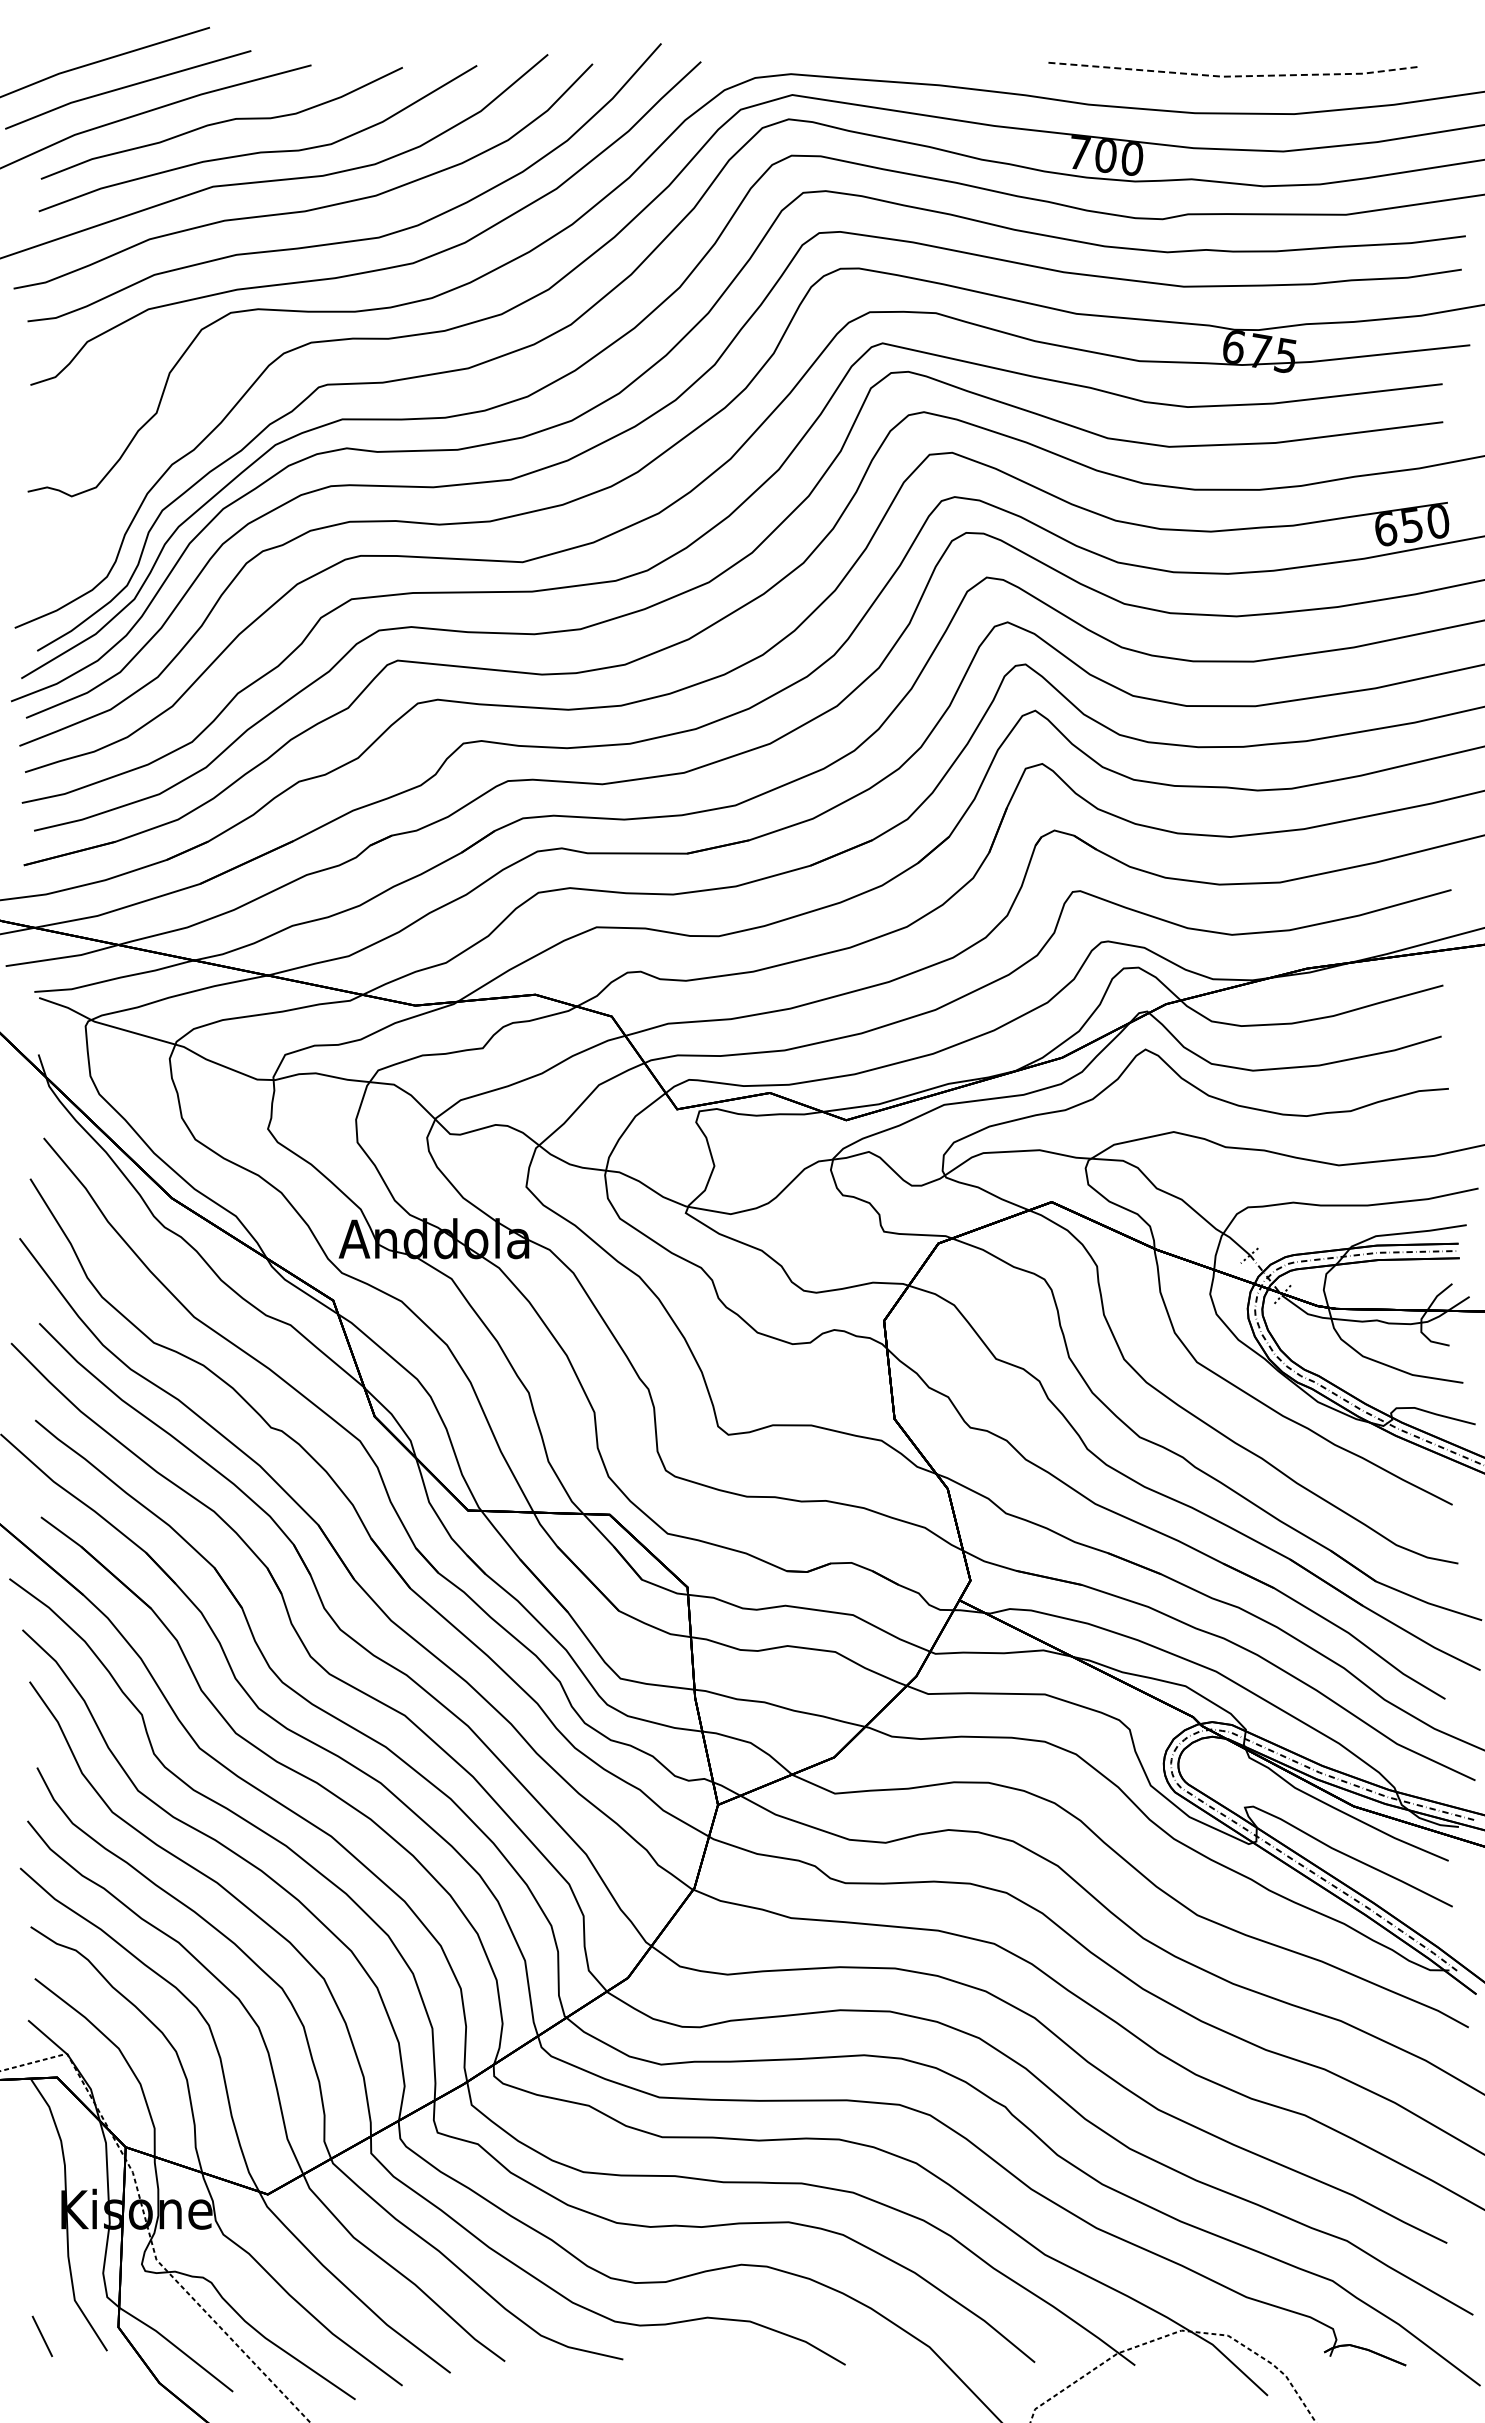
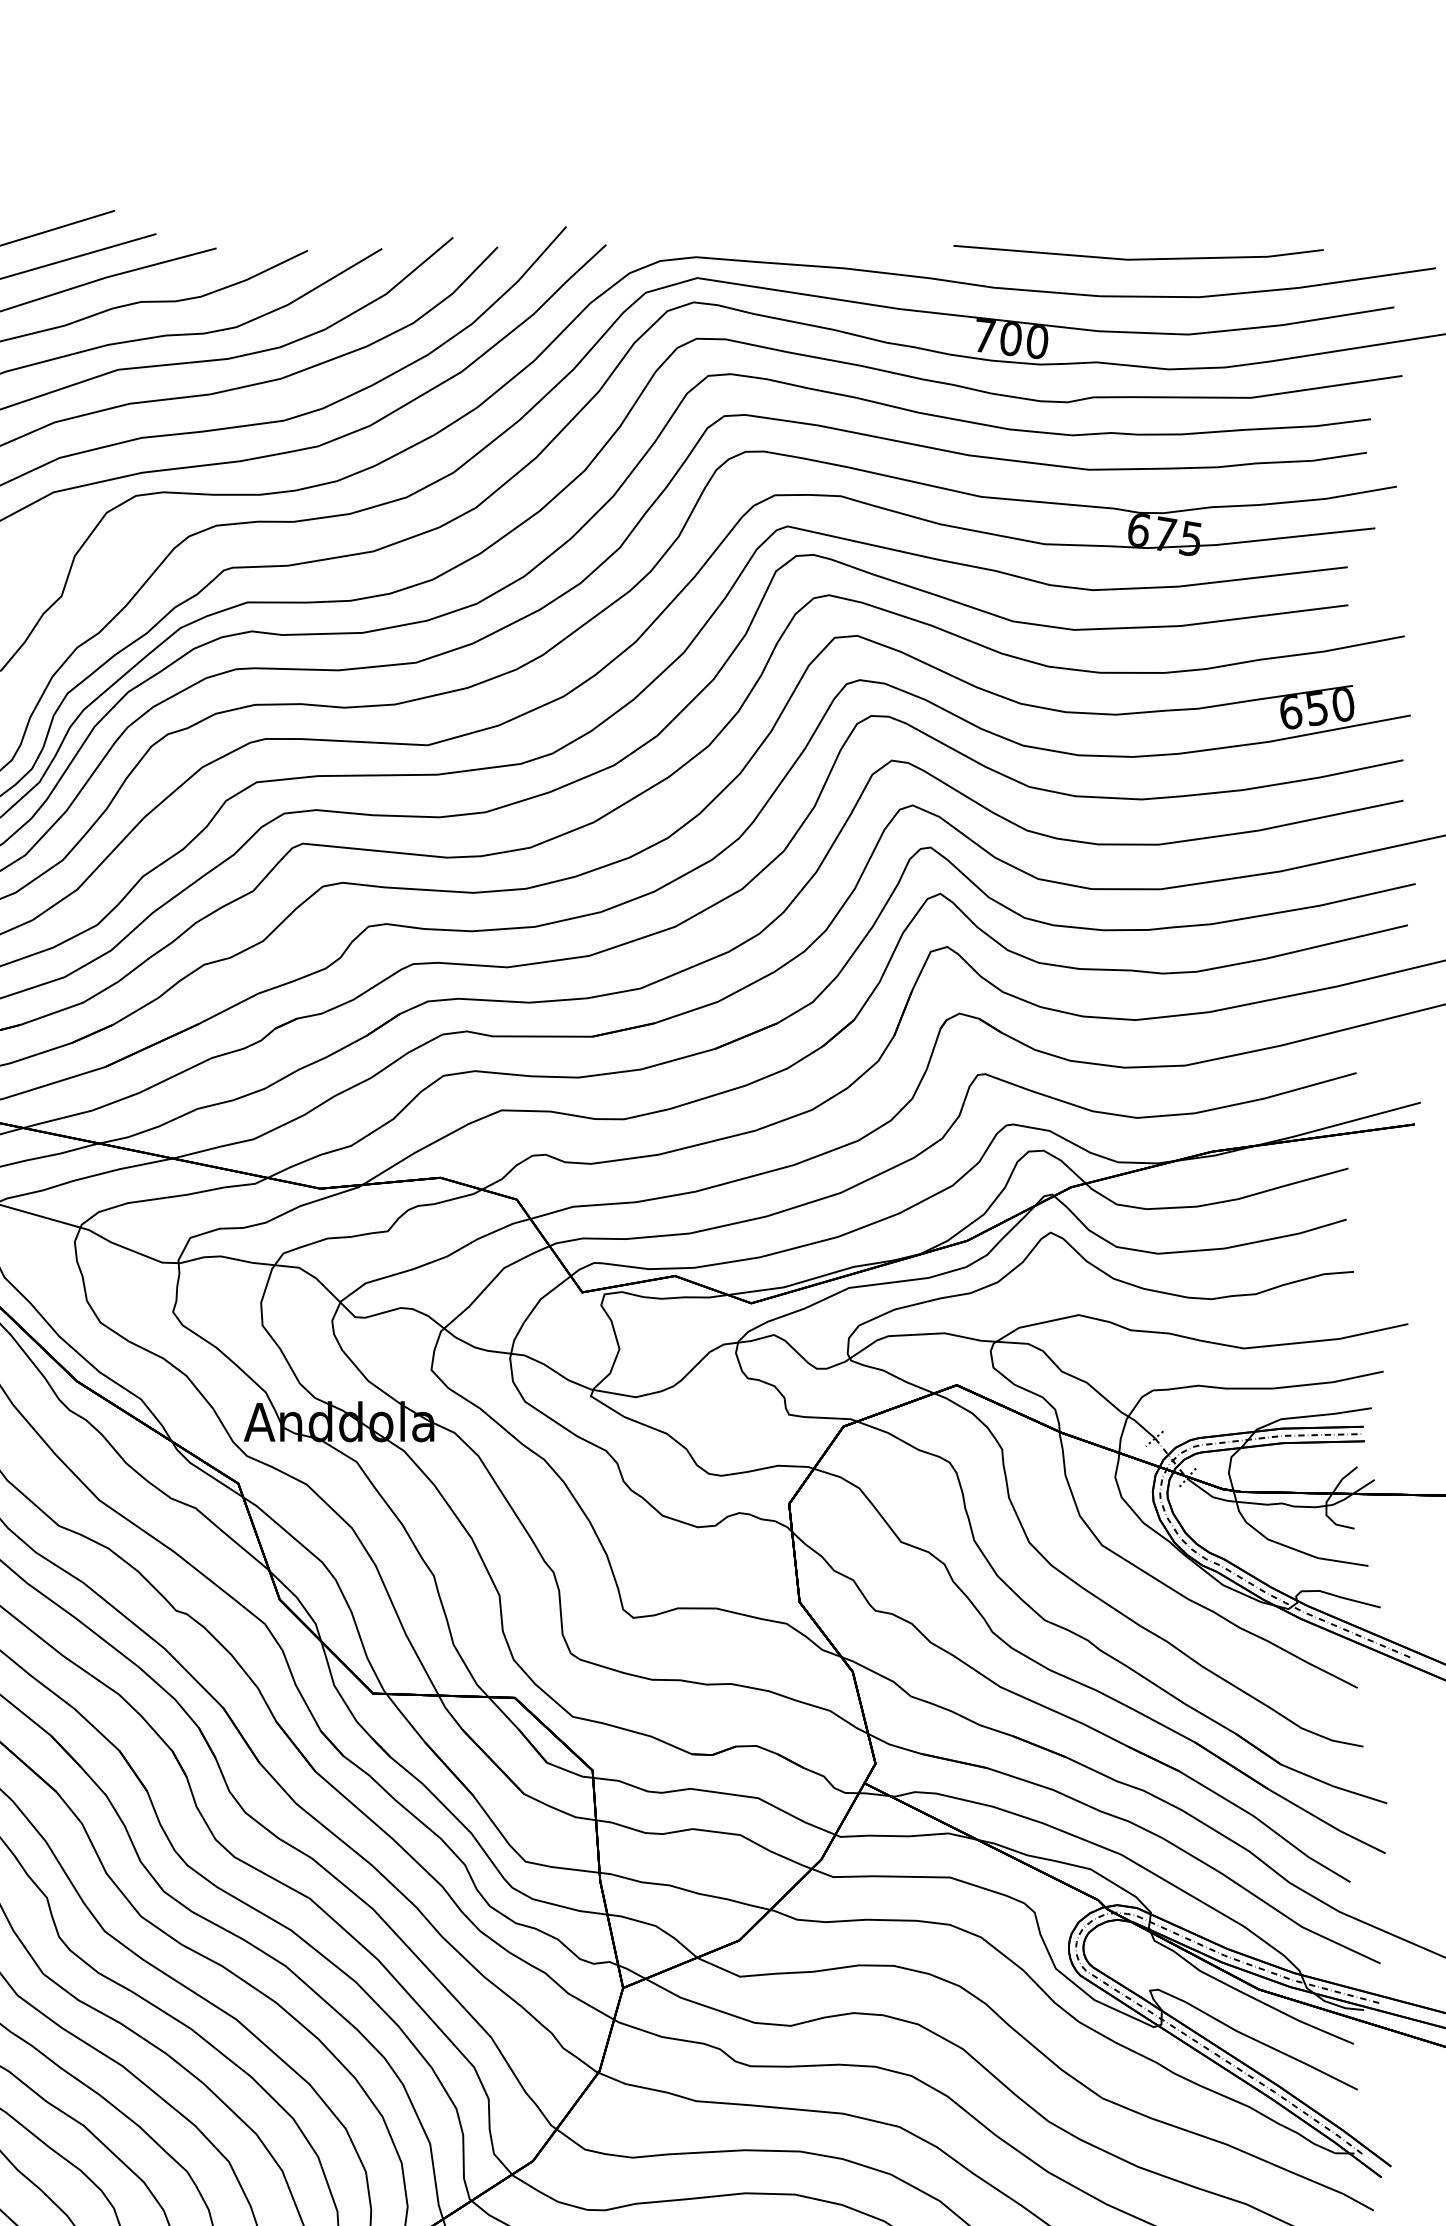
line: (1234, 76) -> (1139, 259), dashed -> solid

